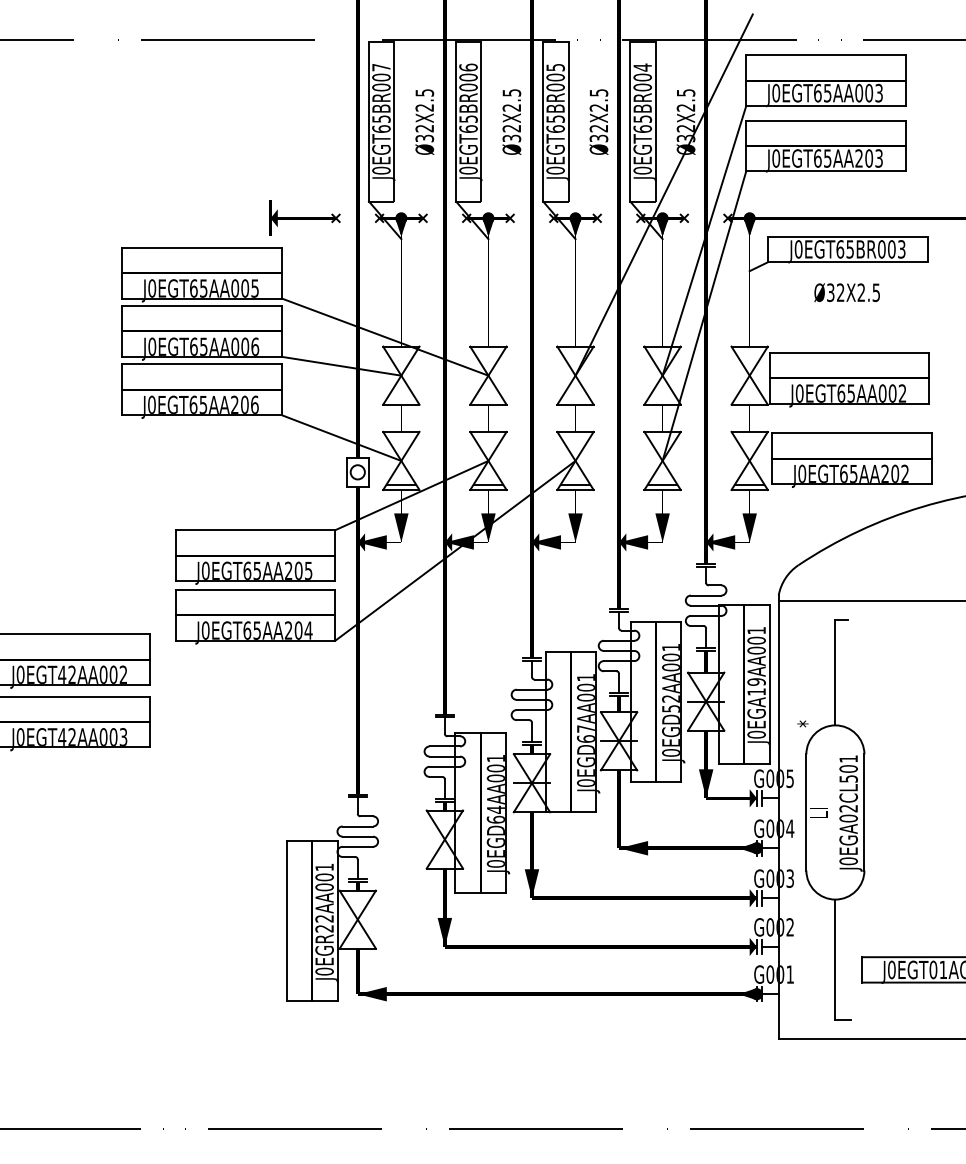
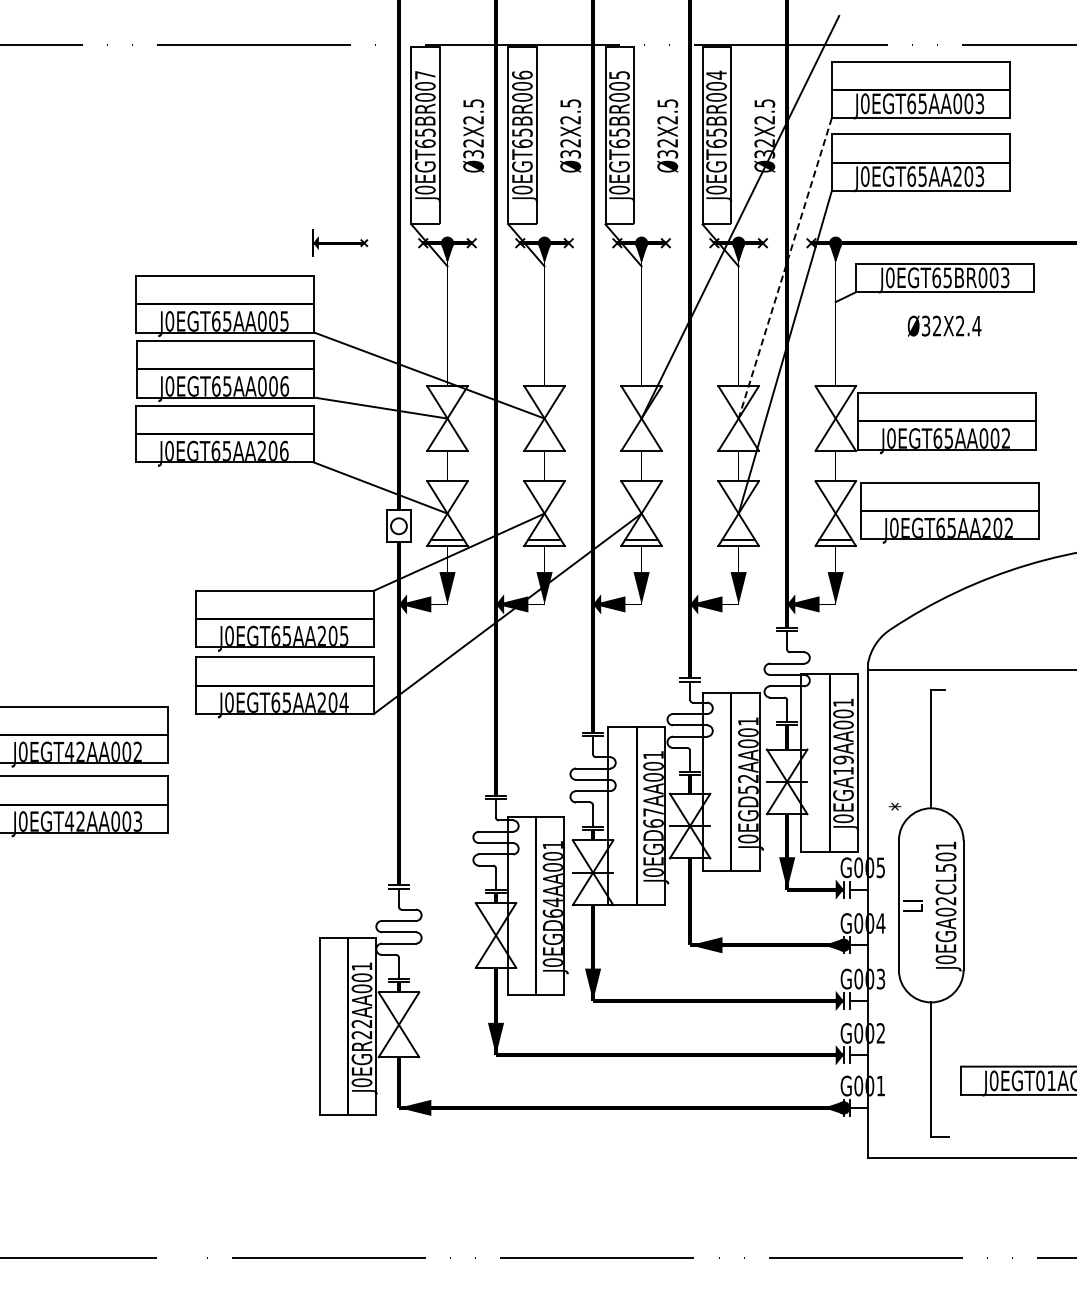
part: (304, 217) -> (339, 242), size x0.7
line: (704, 241) -> (785, 268), solid -> dashed
text: (876, 293) -> (976, 326), Ø32X2.5 -> Ø32X2.4

